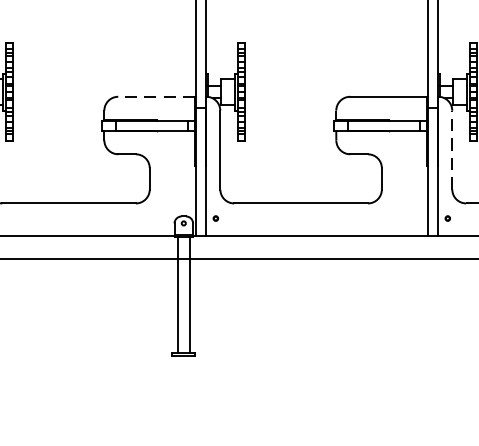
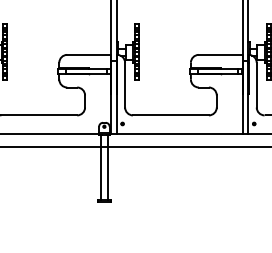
line: (157, 96) -> (89, 54), dashed -> solid
line: (451, 148) -> (256, 84), dashed -> solid

